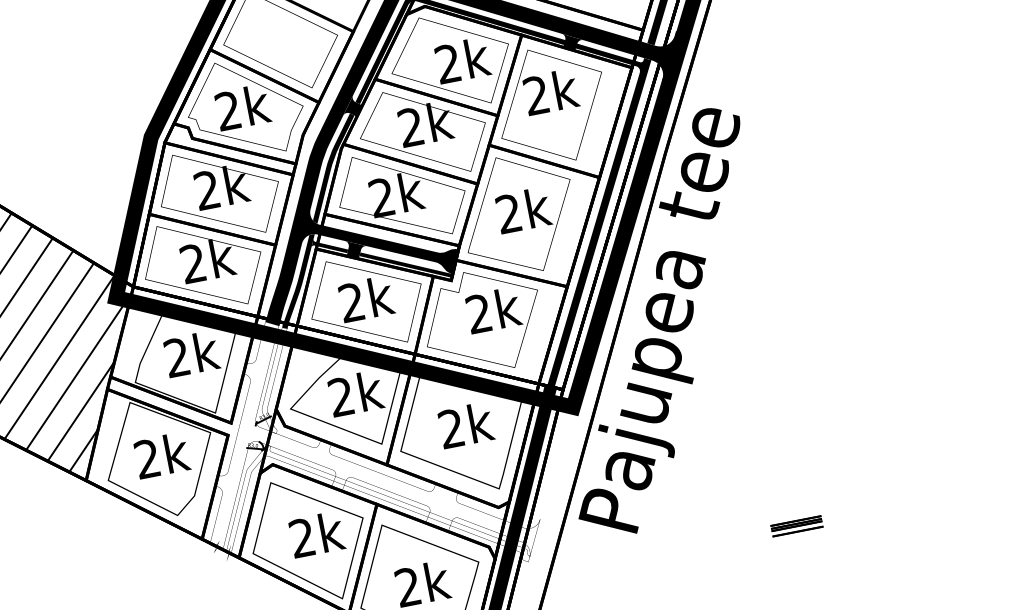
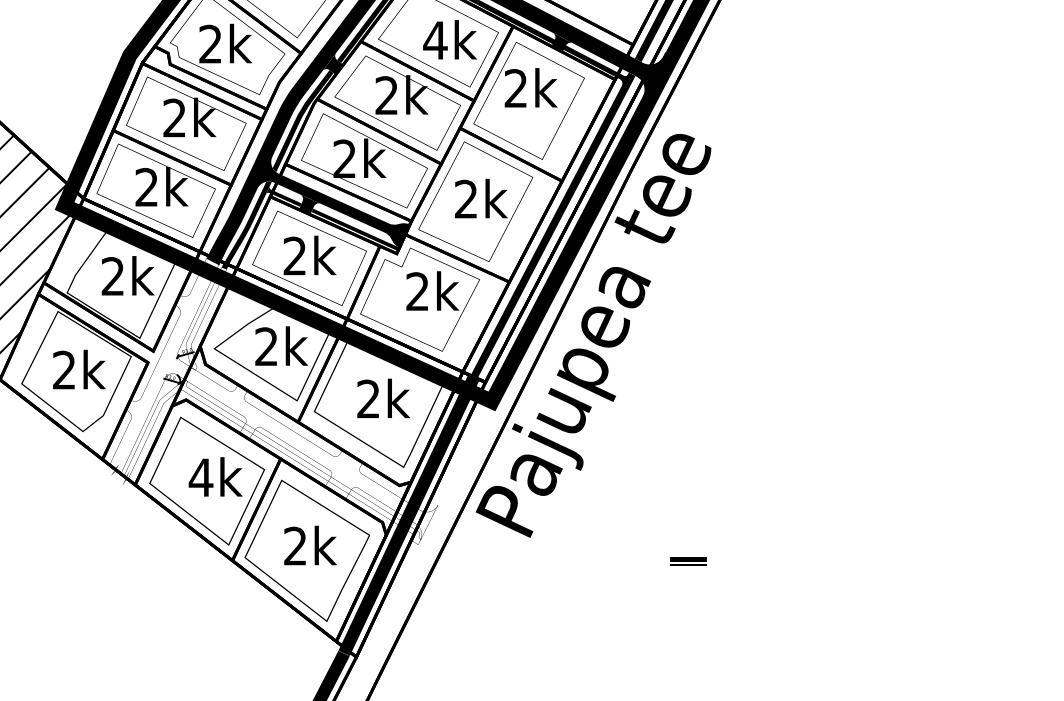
text: (448, 63) -> (435, 40), 2k -> 4k
part: (796, 526) -> (688, 561), size x0.7
text: (301, 537) -> (200, 477), 2k -> 4k

